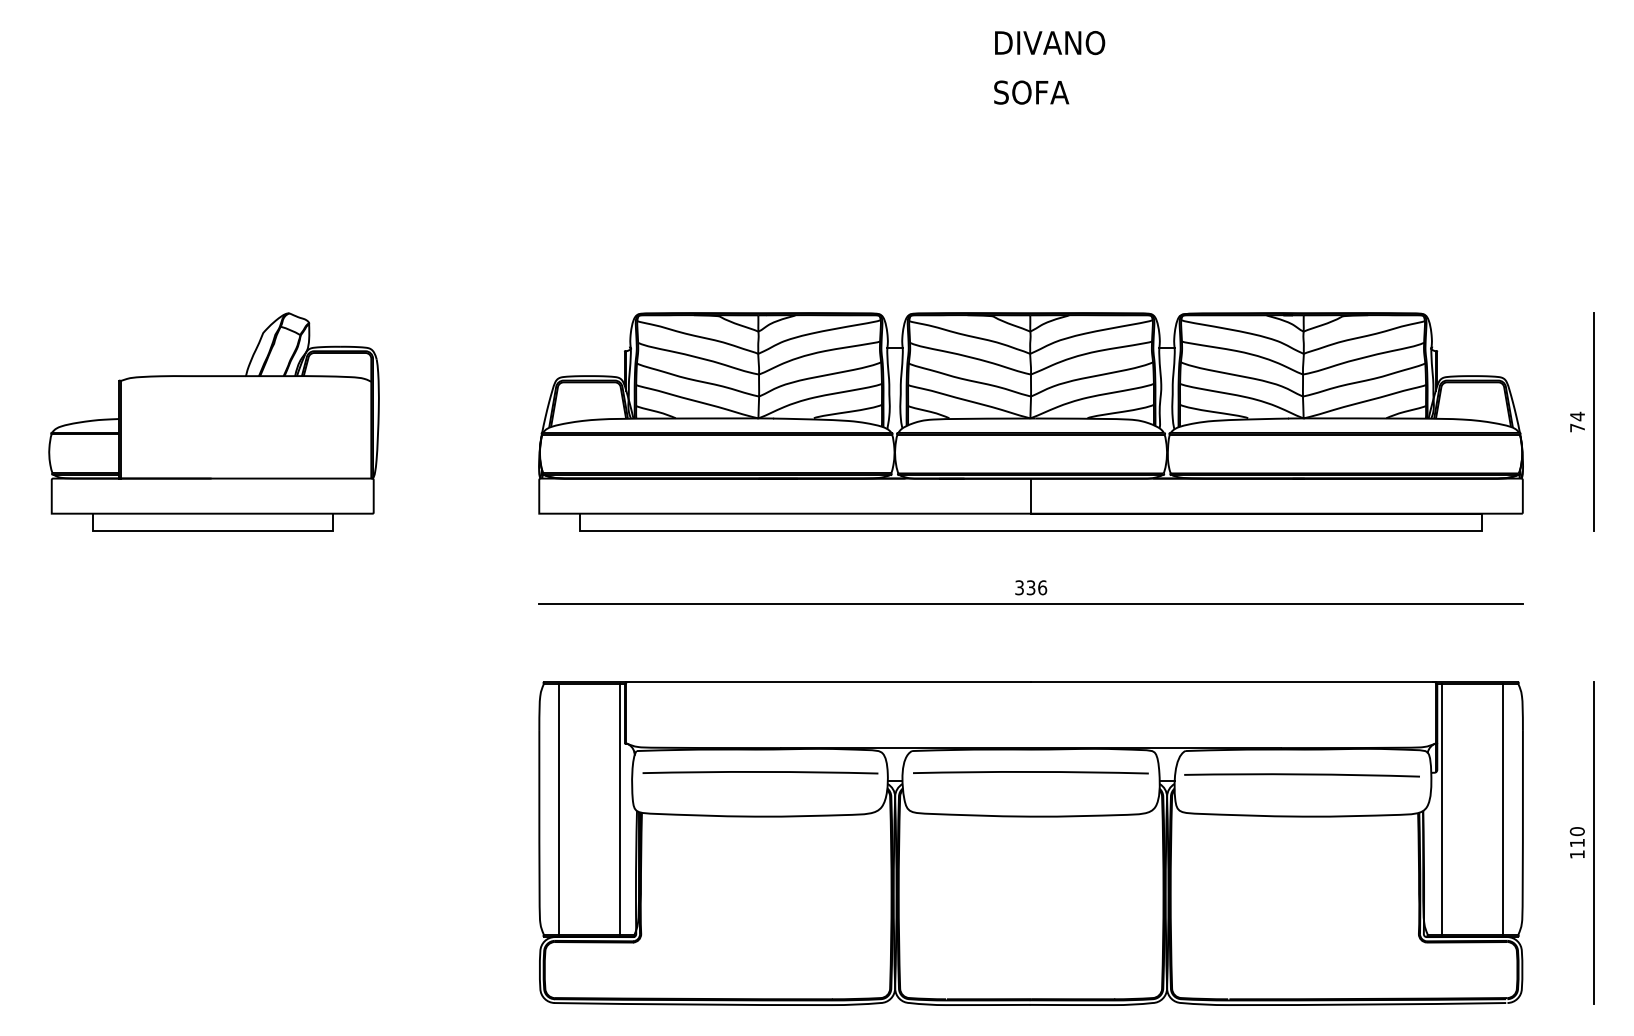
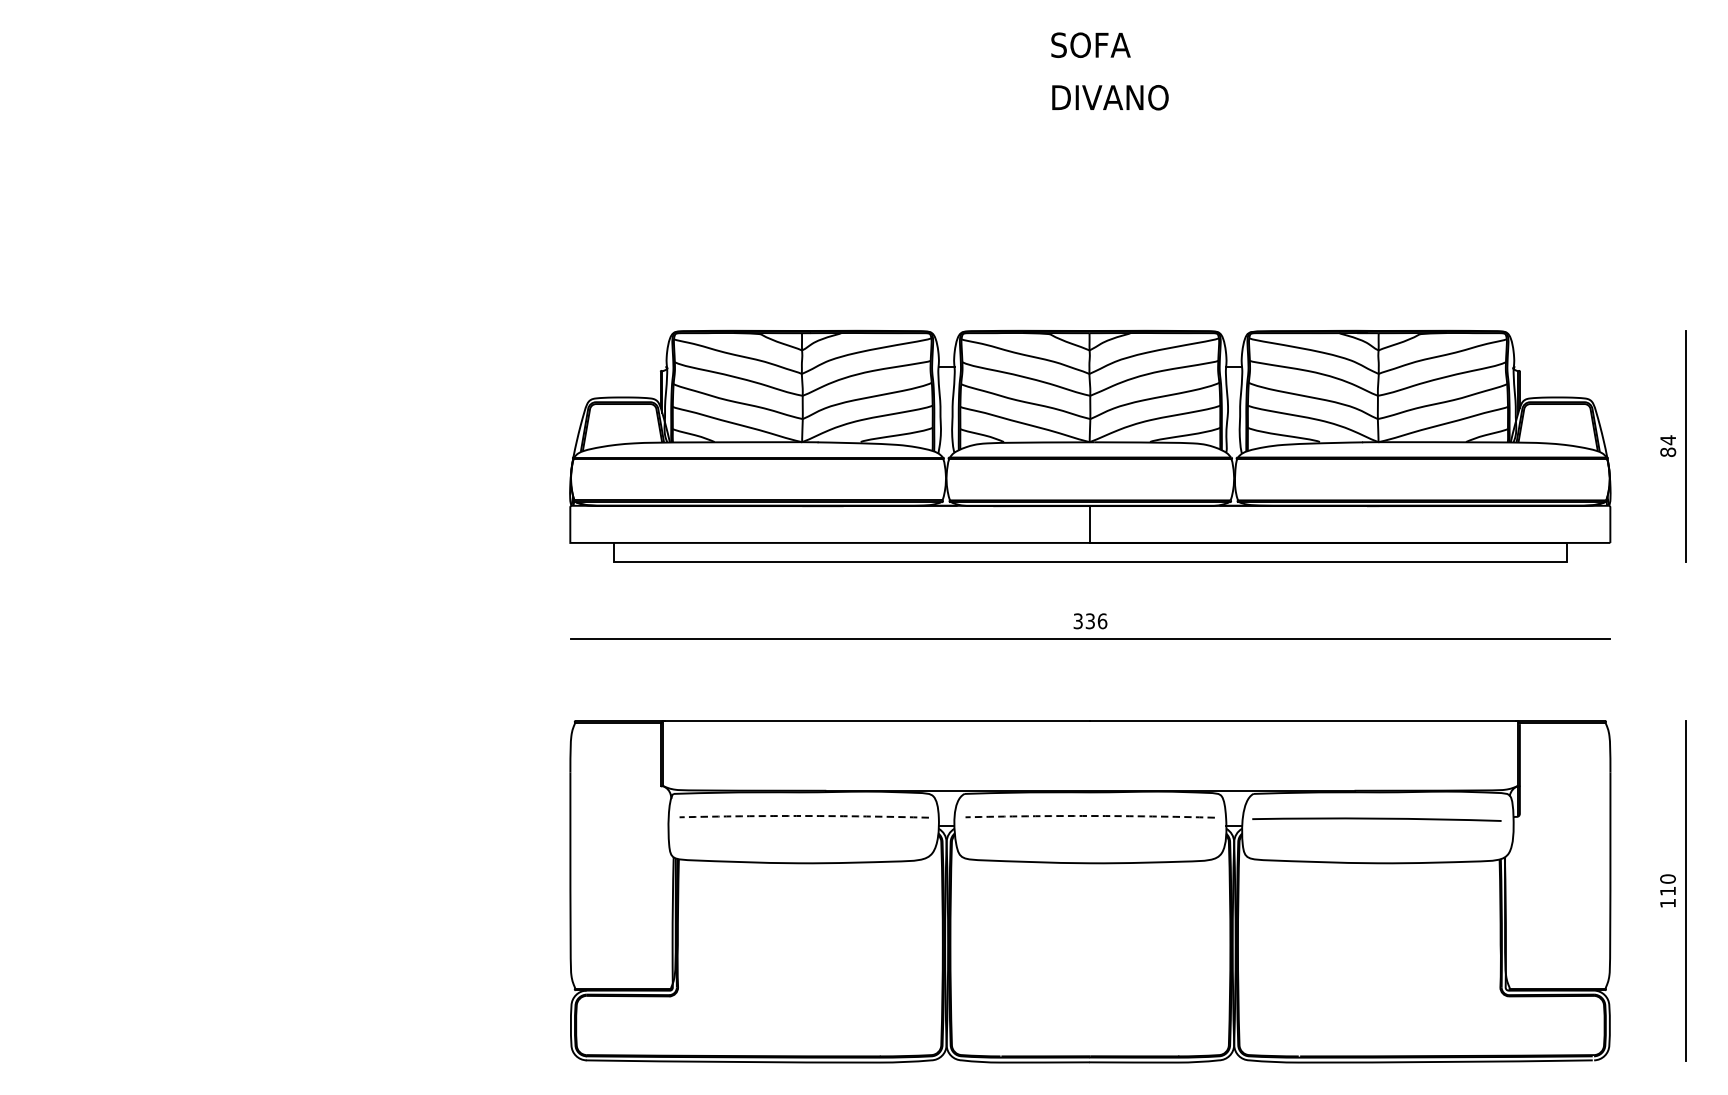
text: (1049, 43) -> (1109, 45), DIVANO -> SOFA
text: (1049, 92) -> (1109, 97), SOFA -> DIVANO
part: (213, 421) -> (225, 445), removed
text: (1577, 427) -> (1668, 451), 74 -> 84
arc: (760, 771) -> (804, 815), solid -> dashed
arc: (1030, 771) -> (1089, 815), solid -> dashed
line: (558, 809) -> (590, 855), removed
line: (620, 809) -> (656, 855), removed
line: (1442, 809) -> (1525, 855), removed
line: (1503, 809) -> (1589, 855), removed

